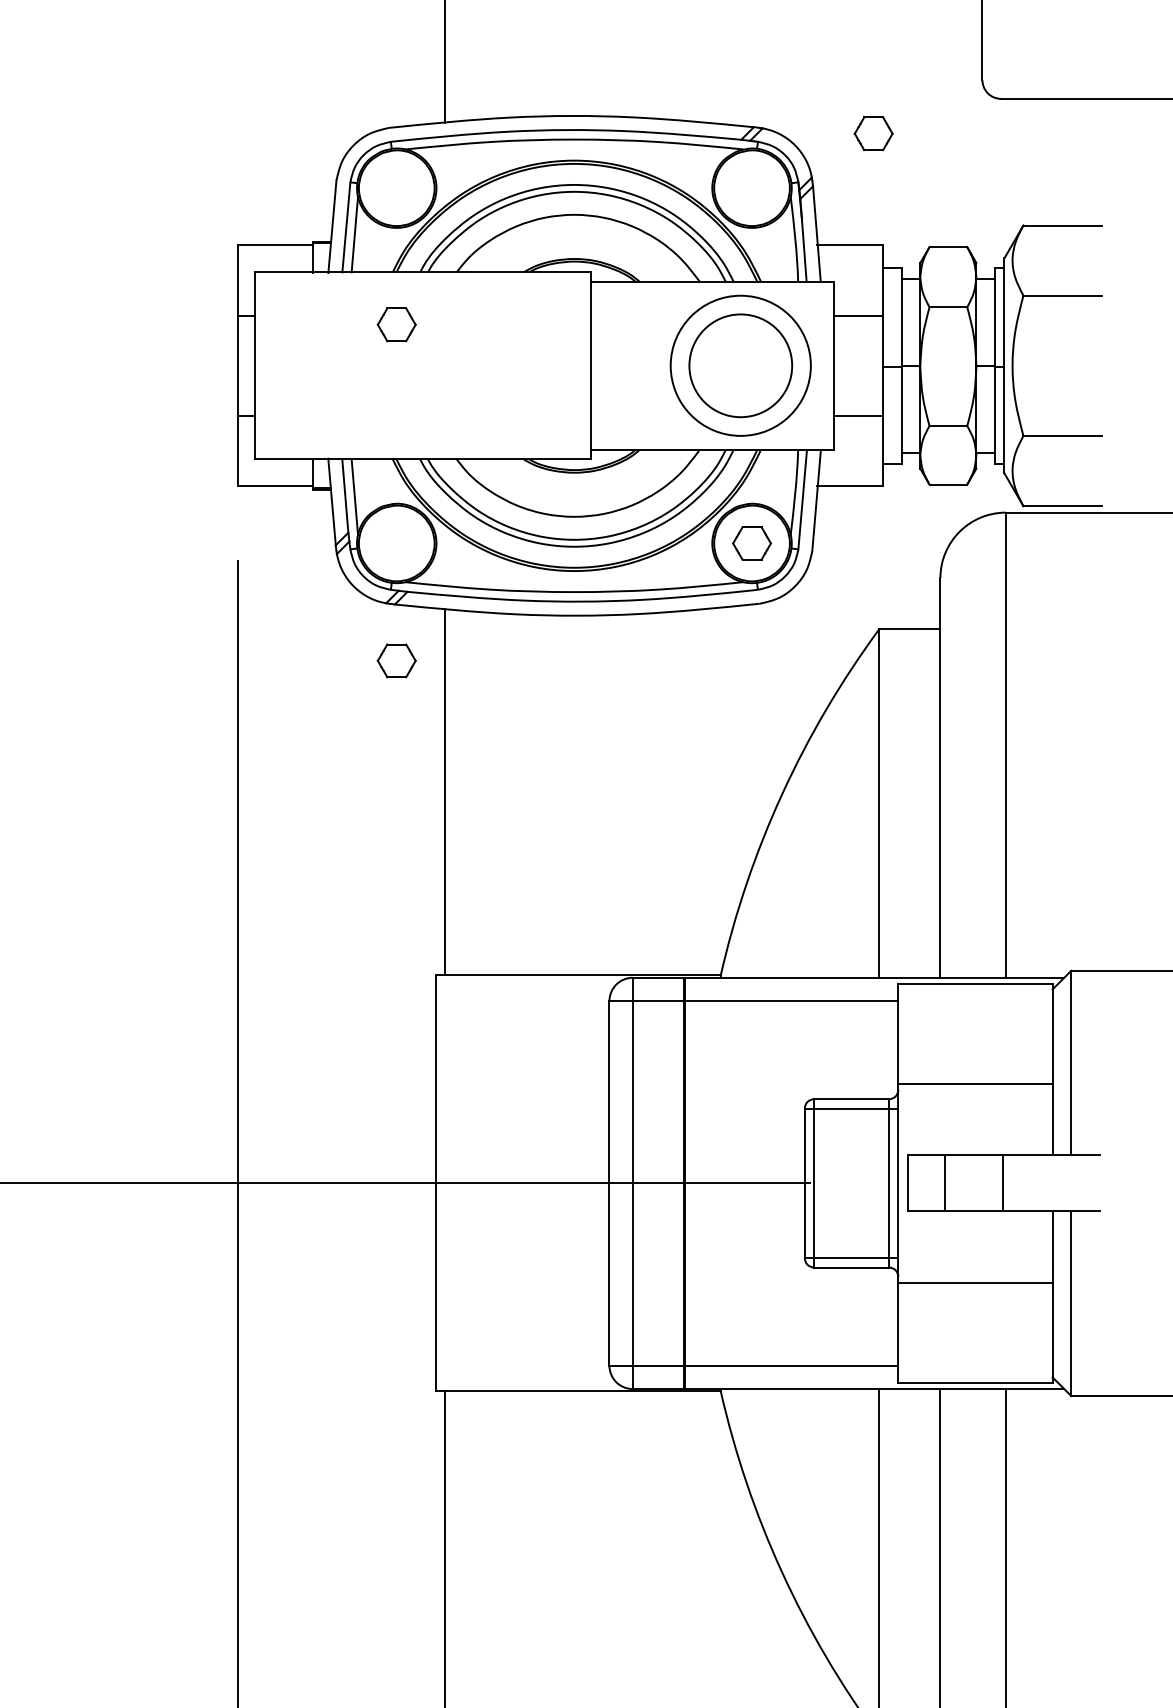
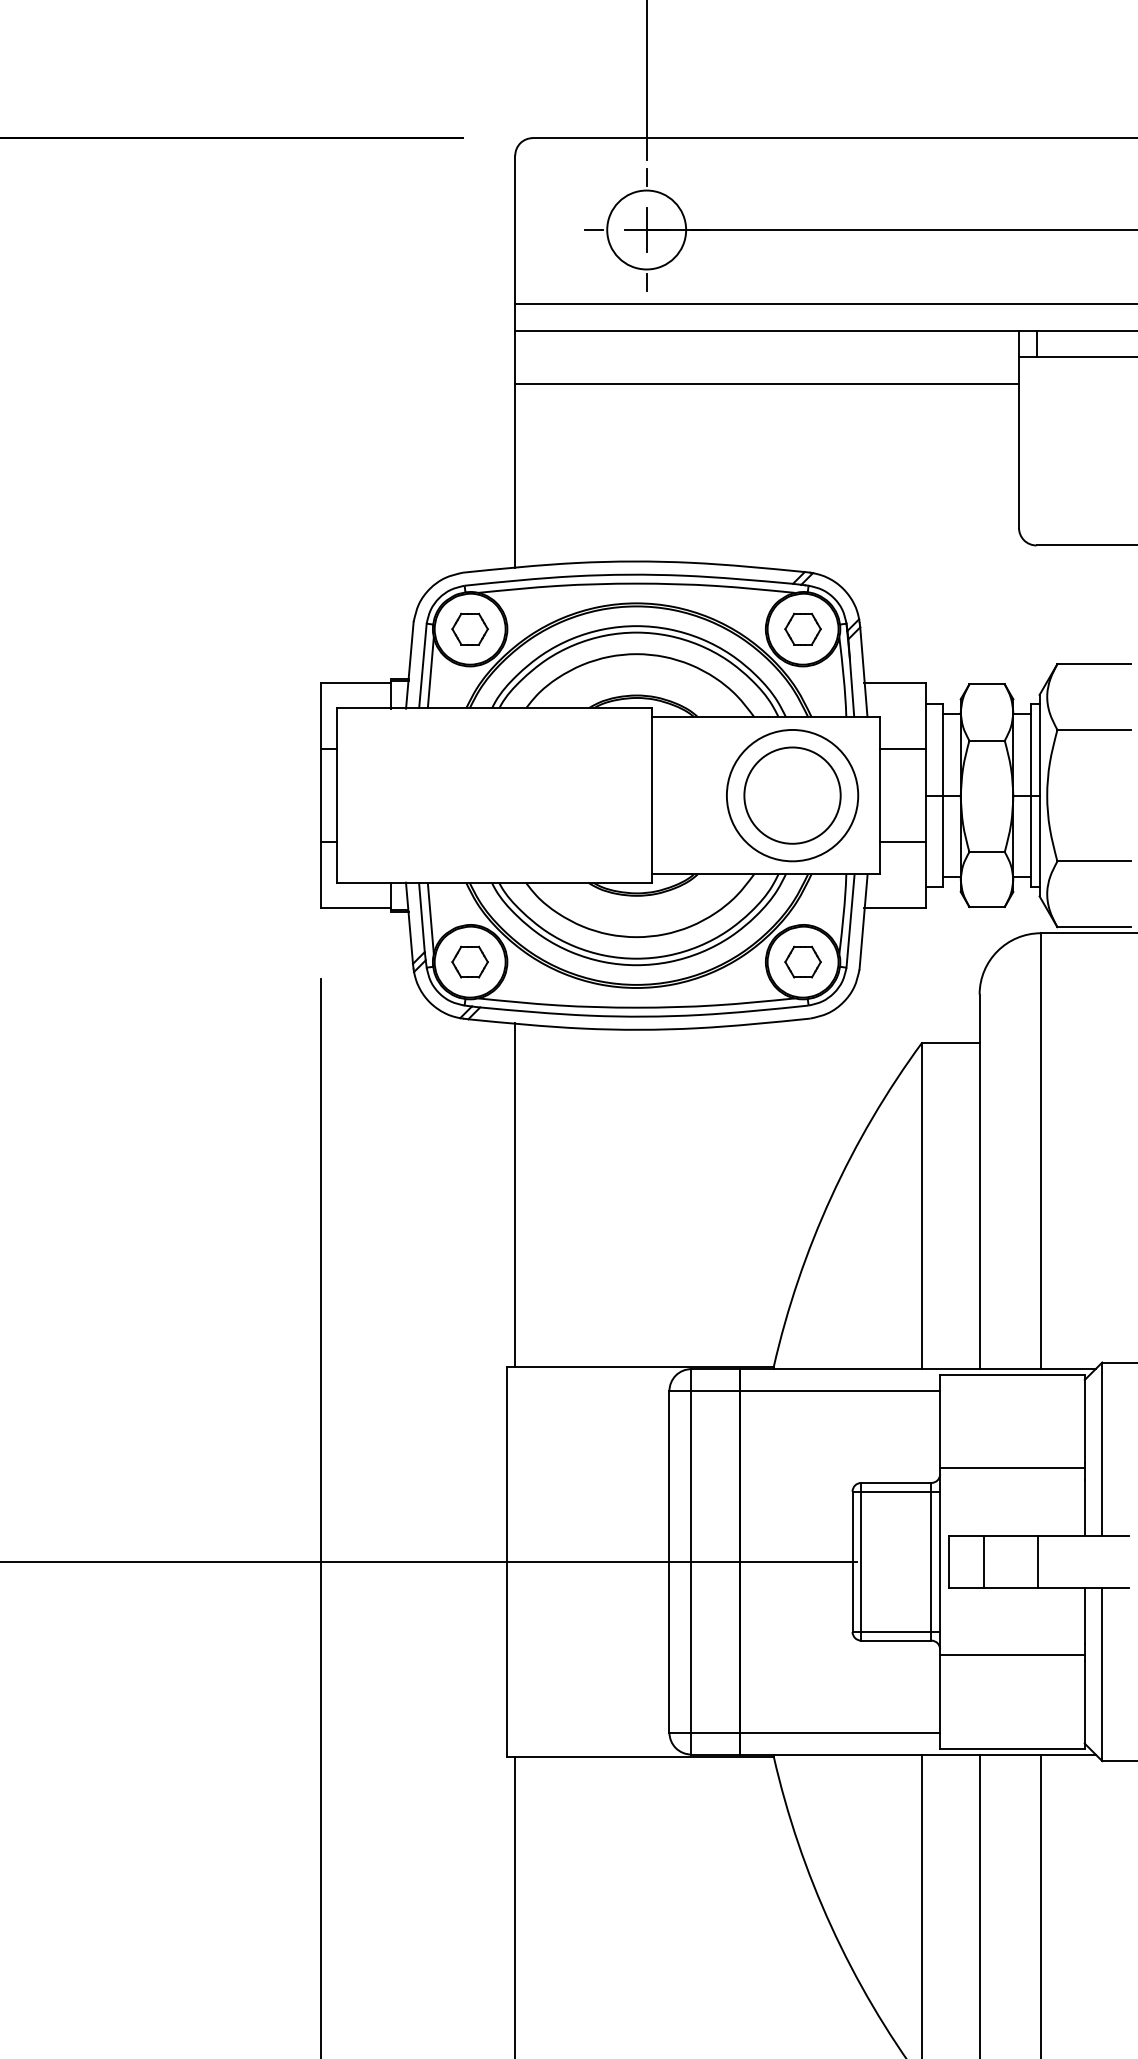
part: (873, 133) -> (802, 628), moved
part: (396, 324) -> (469, 628), moved
part: (396, 660) -> (469, 961), moved

